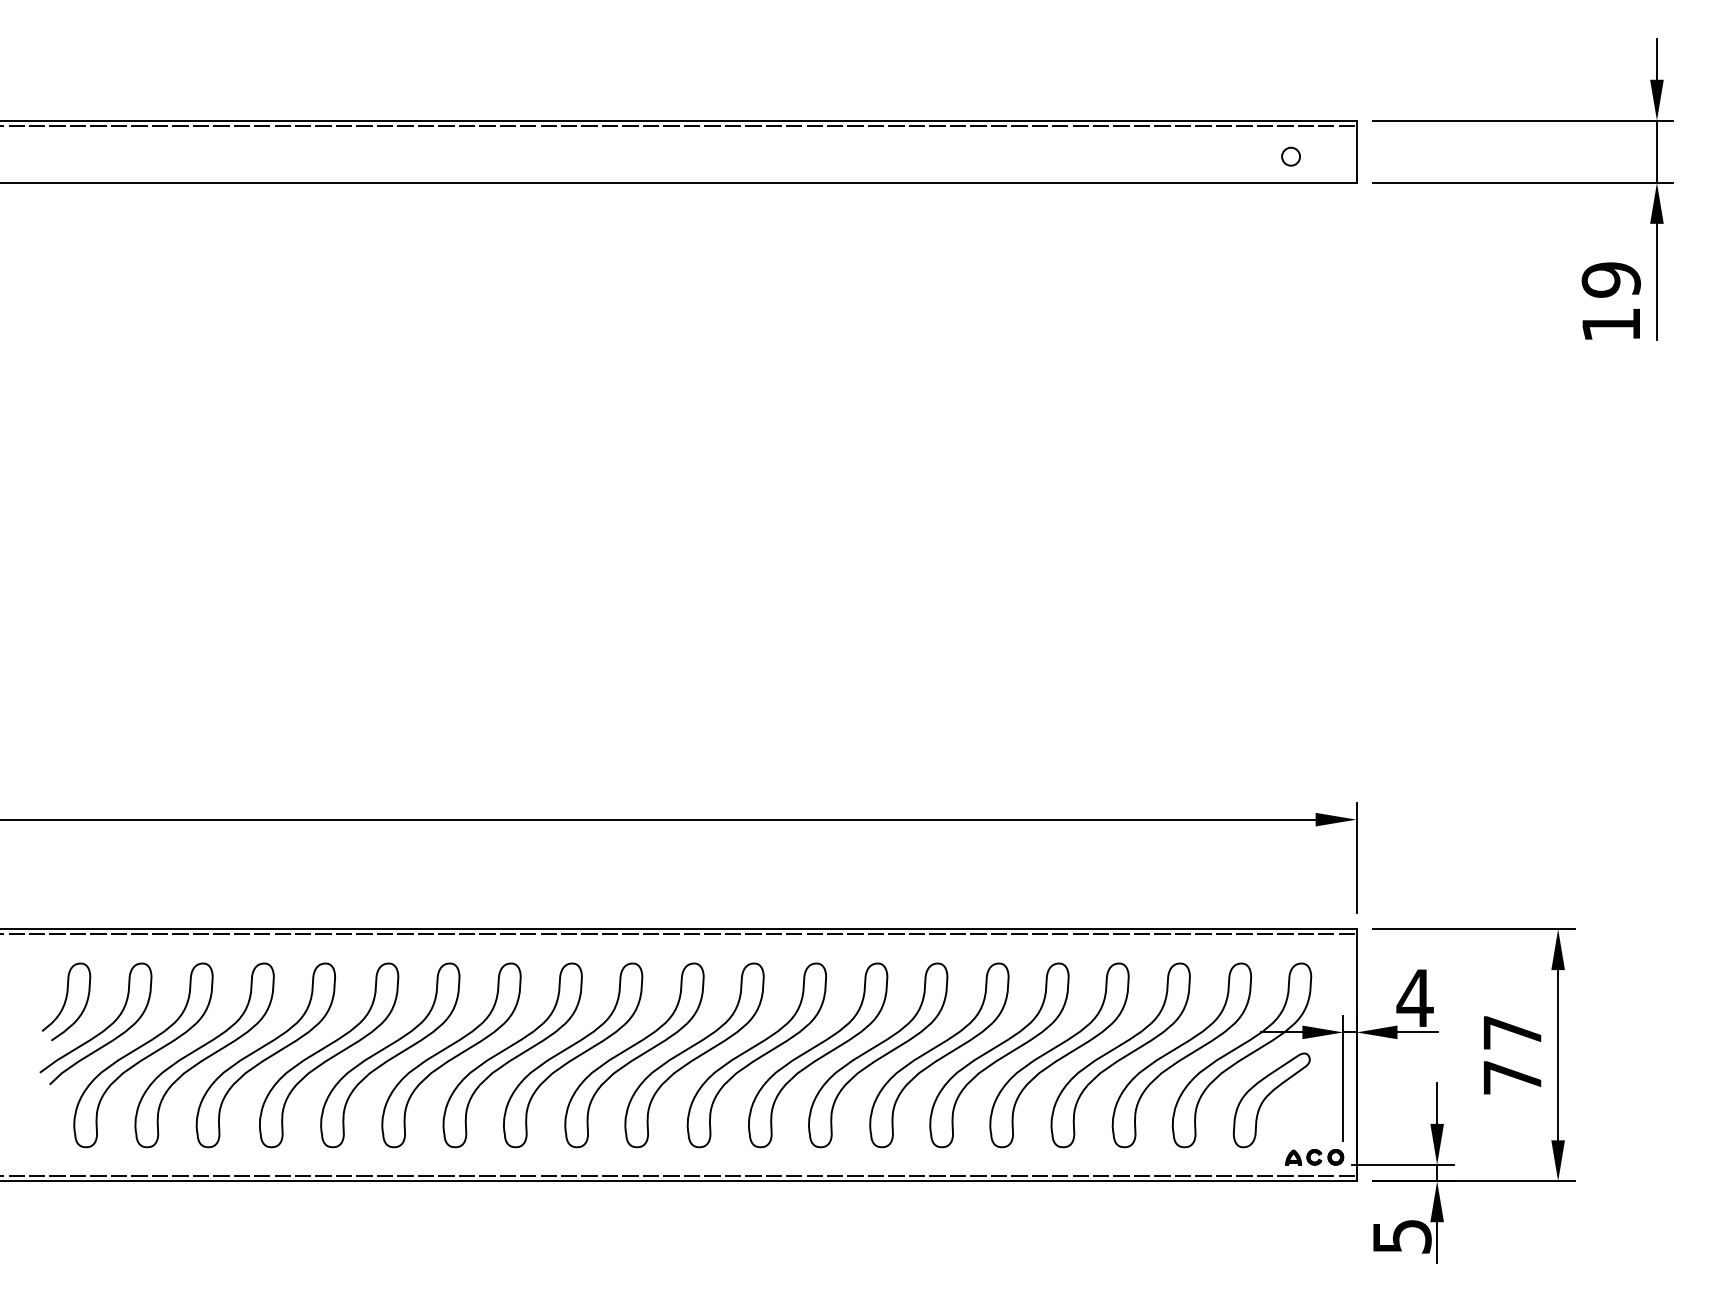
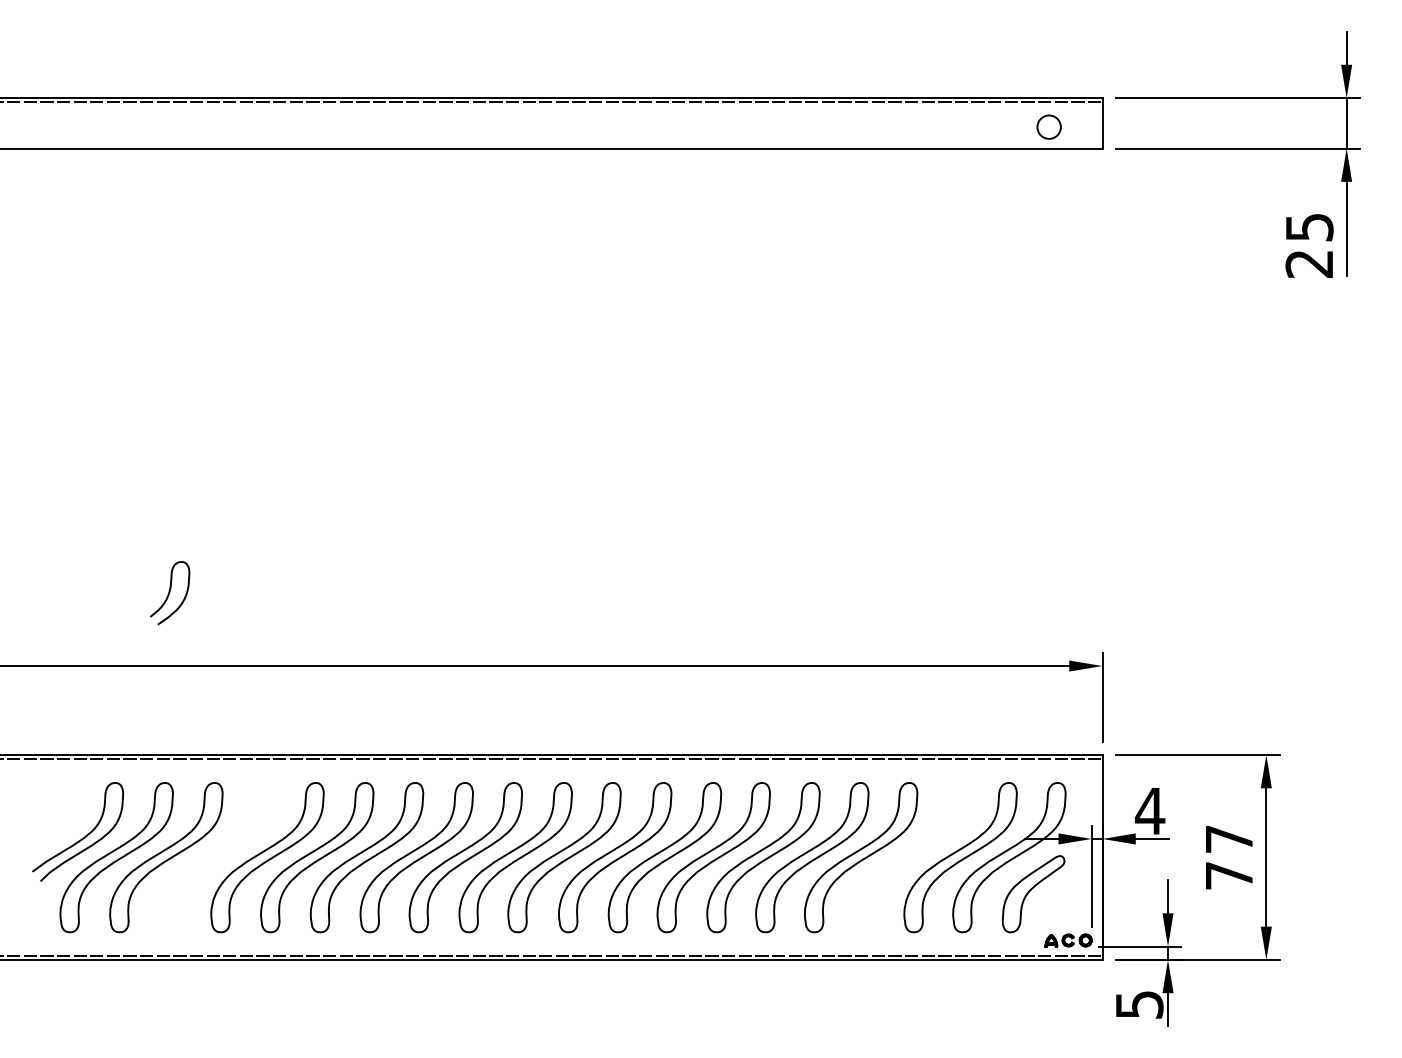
circle: (1291, 156) -> (1049, 127), size x1.6
text: (1611, 302) -> (1309, 245), 19 -> 25
curve: (66, 1001) -> (170, 592), moved
part: (266, 1055) -> (216, 857), removed
part: (1120, 1055) -> (910, 857), removed

